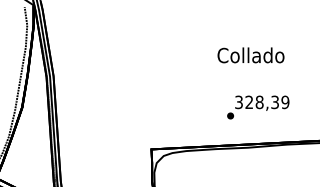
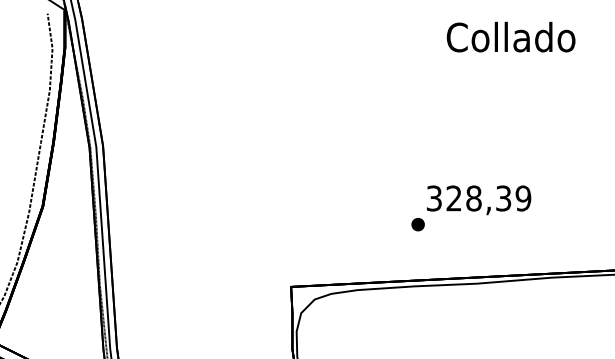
text: (250, 55) -> (510, 37), moved
text: (258, 107) -> (471, 208), moved

